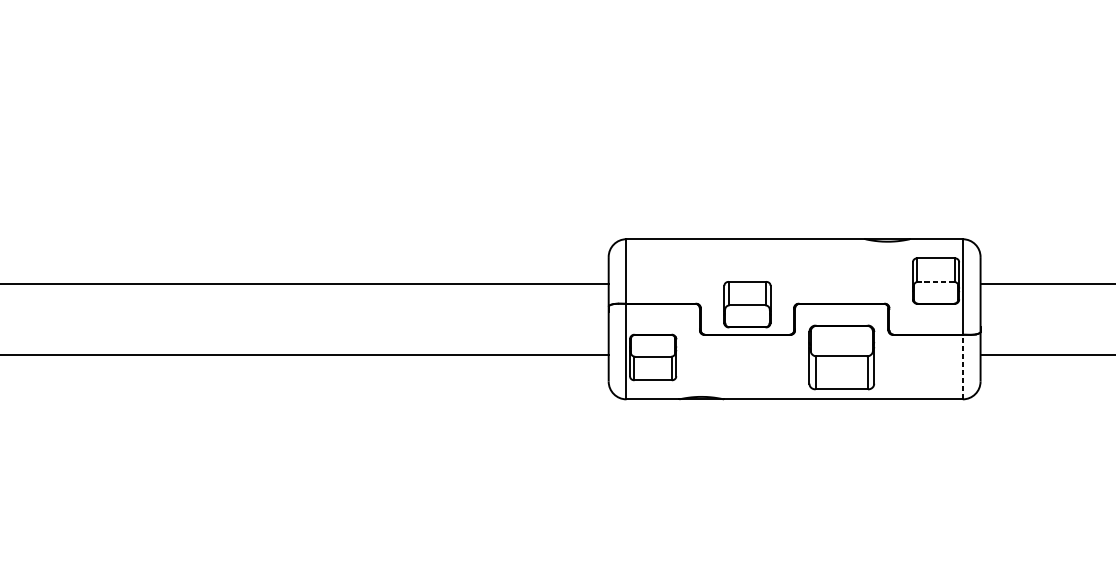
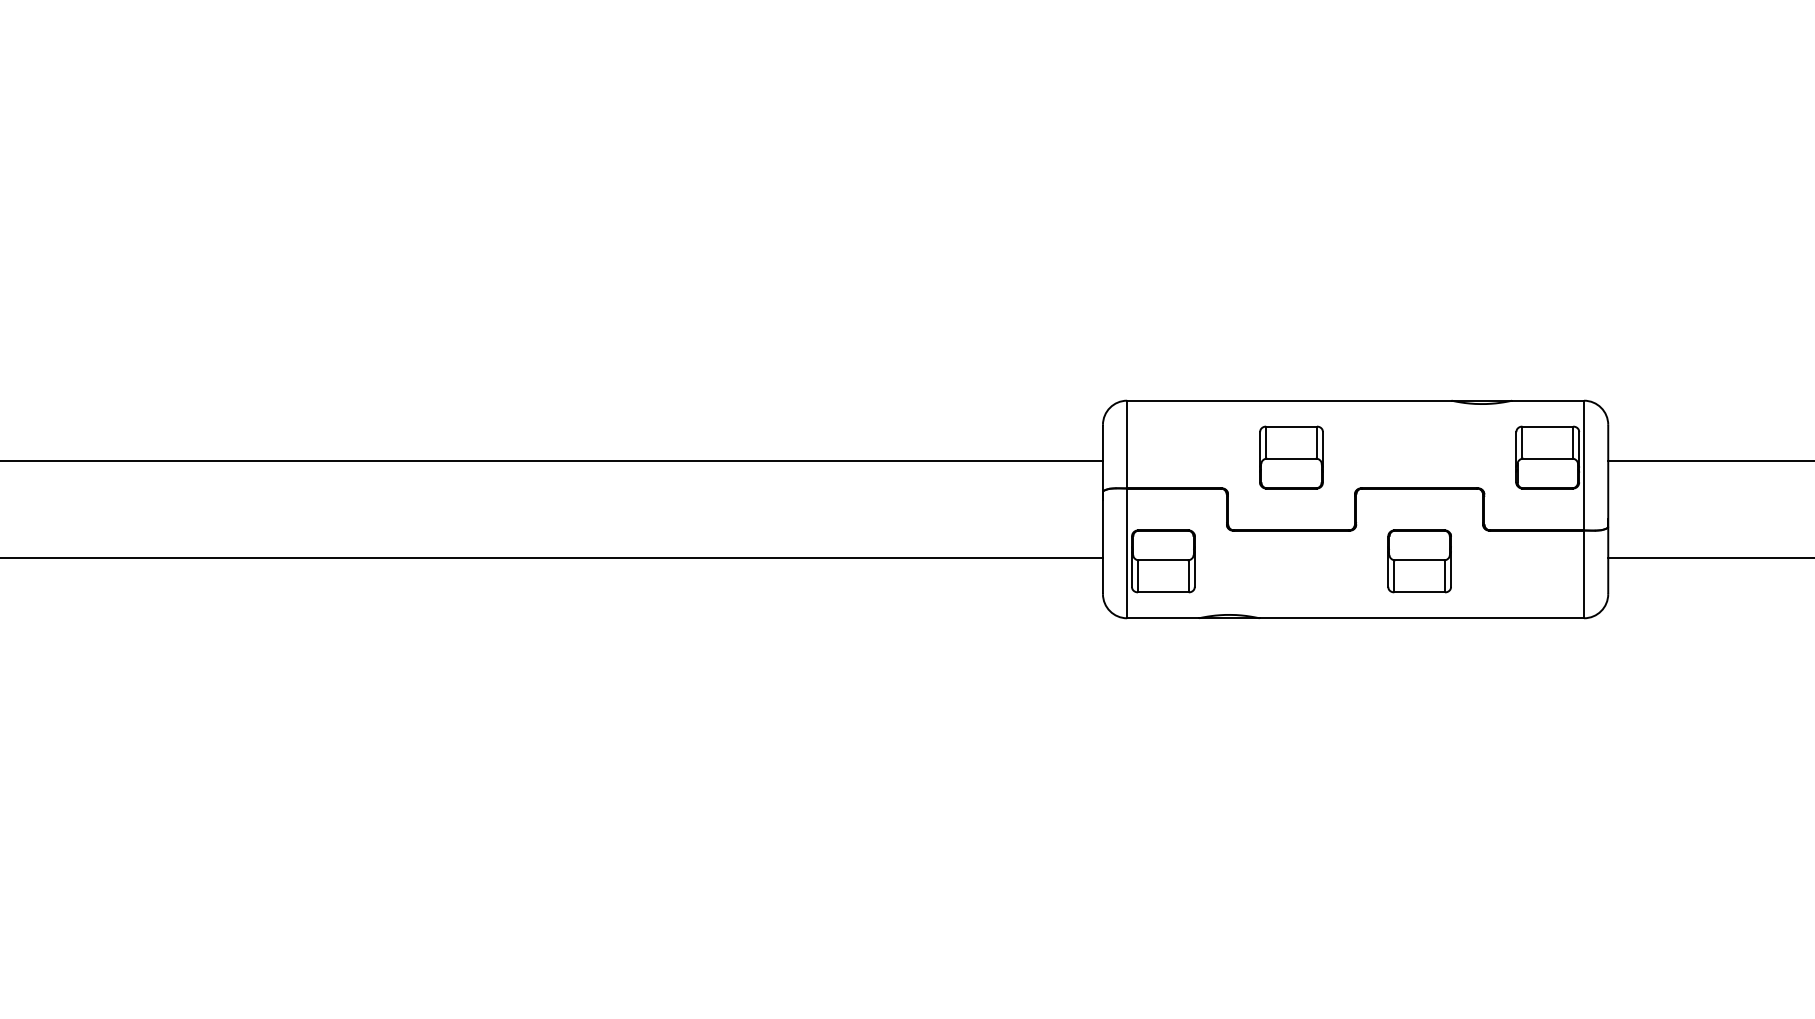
line: (935, 281) -> (1547, 458), dashed -> solid
part: (747, 304) -> (1291, 457), moved
part: (841, 357) -> (1419, 561), size x0.71
line: (963, 367) -> (1584, 574), dashed -> solid

